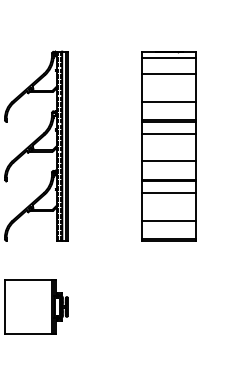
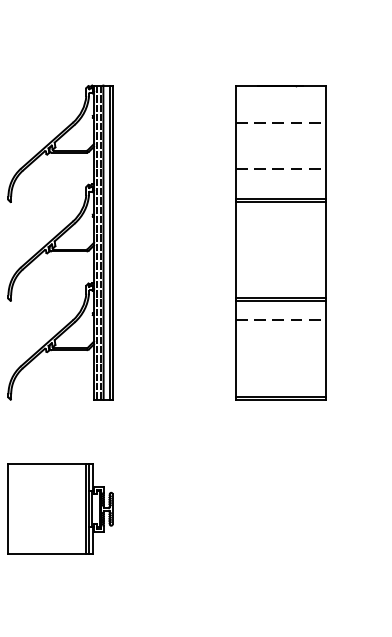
line: (169, 57) -> (281, 95), removed
line: (169, 74) -> (281, 123), solid -> dashed
line: (169, 101) -> (281, 168), solid -> dashed
line: (169, 133) -> (281, 221), removed
line: (169, 161) -> (281, 267), removed
line: (169, 193) -> (281, 320), solid -> dashed
line: (169, 220) -> (281, 365), removed

